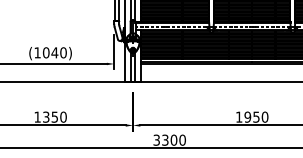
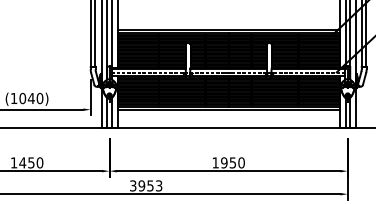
text: (46, 116) -> (22, 162), 1350 -> 1450
text: (174, 139) -> (150, 185), 3300 -> 3953

